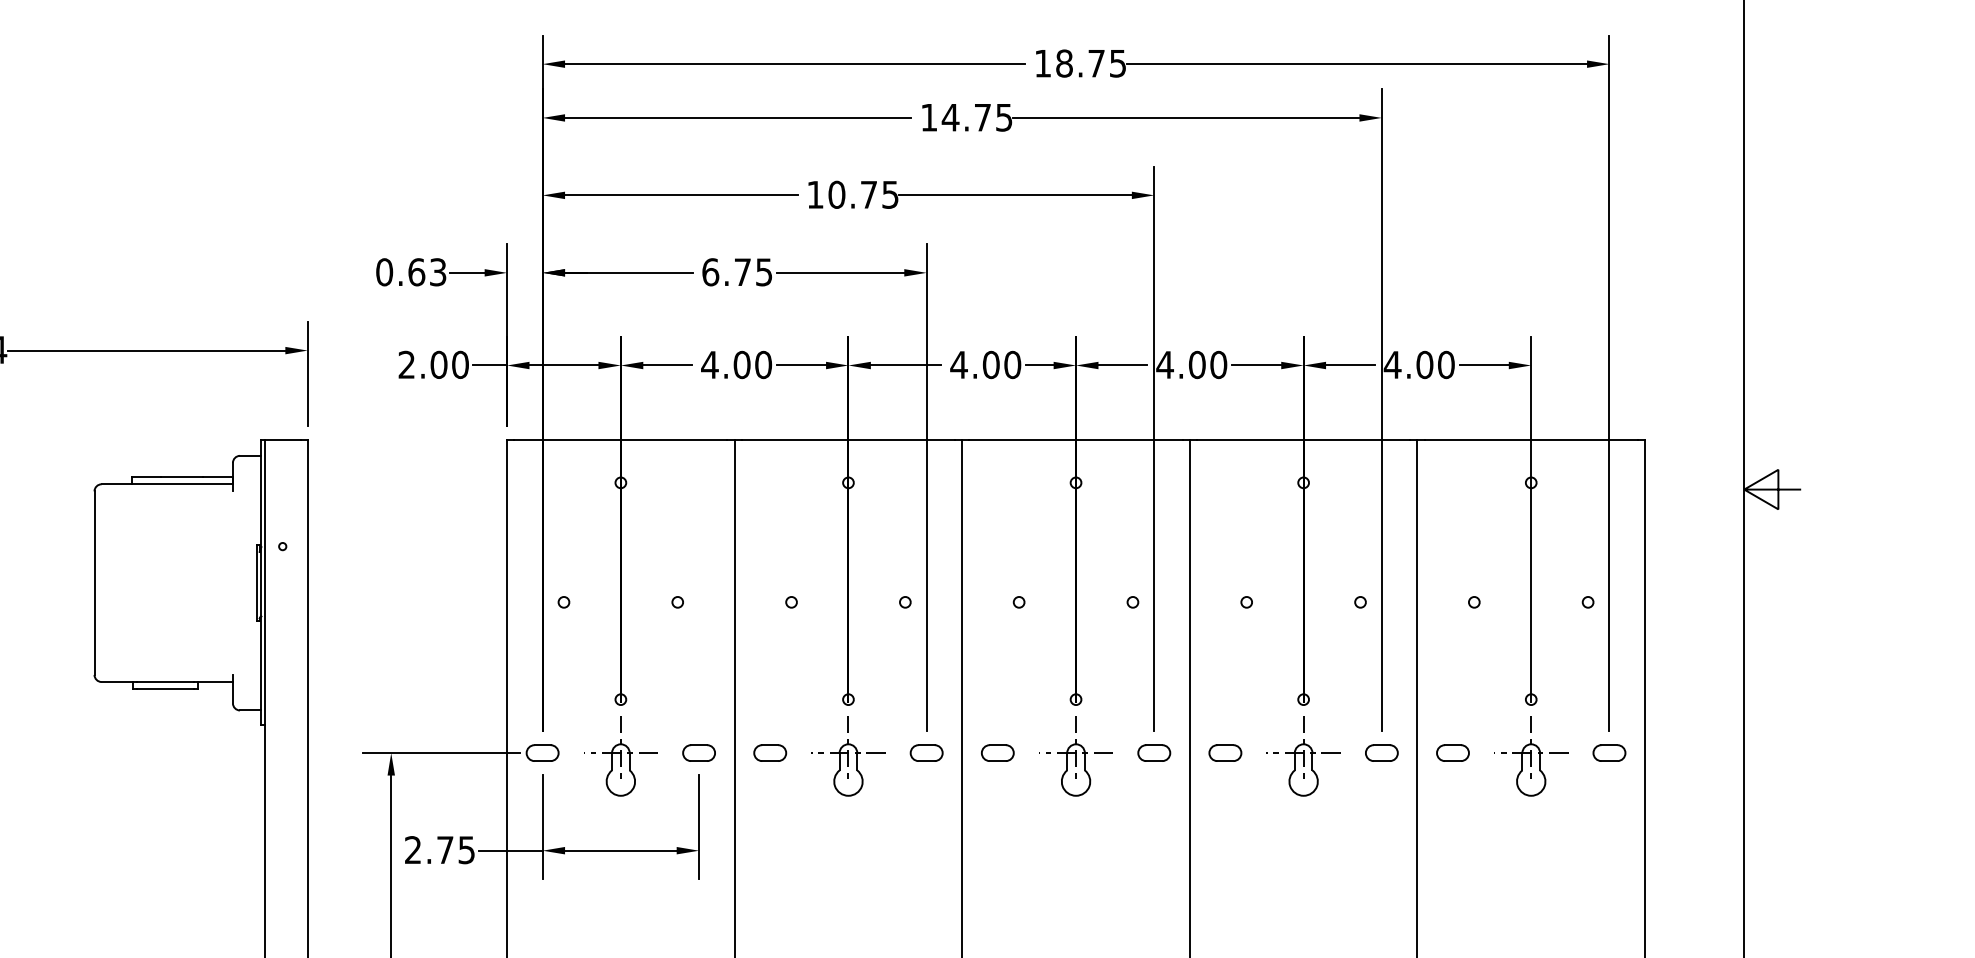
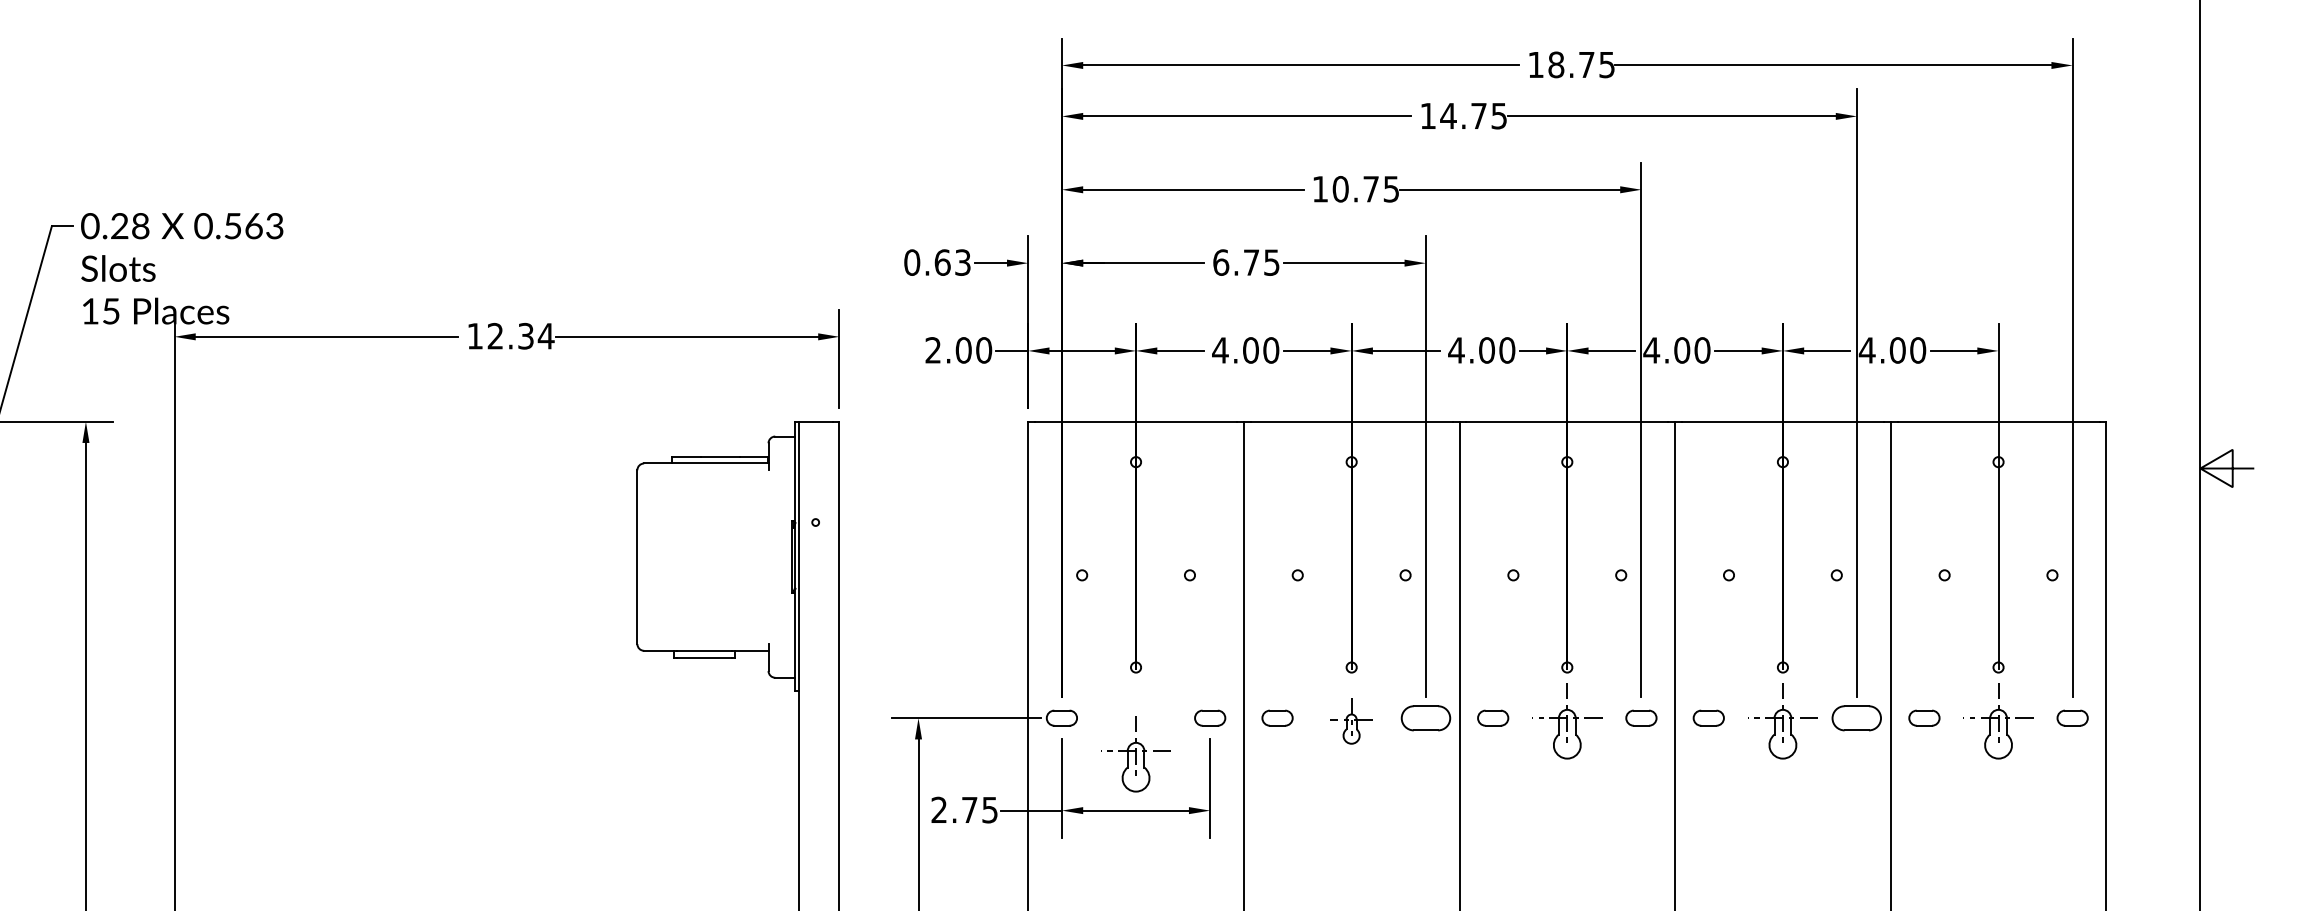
part: (926, 752) -> (1425, 717), size x1.6
part: (1382, 752) -> (1857, 717), size x1.6
part: (620, 756) -> (1135, 754), moved
part: (848, 756) -> (1351, 721), size x0.6

